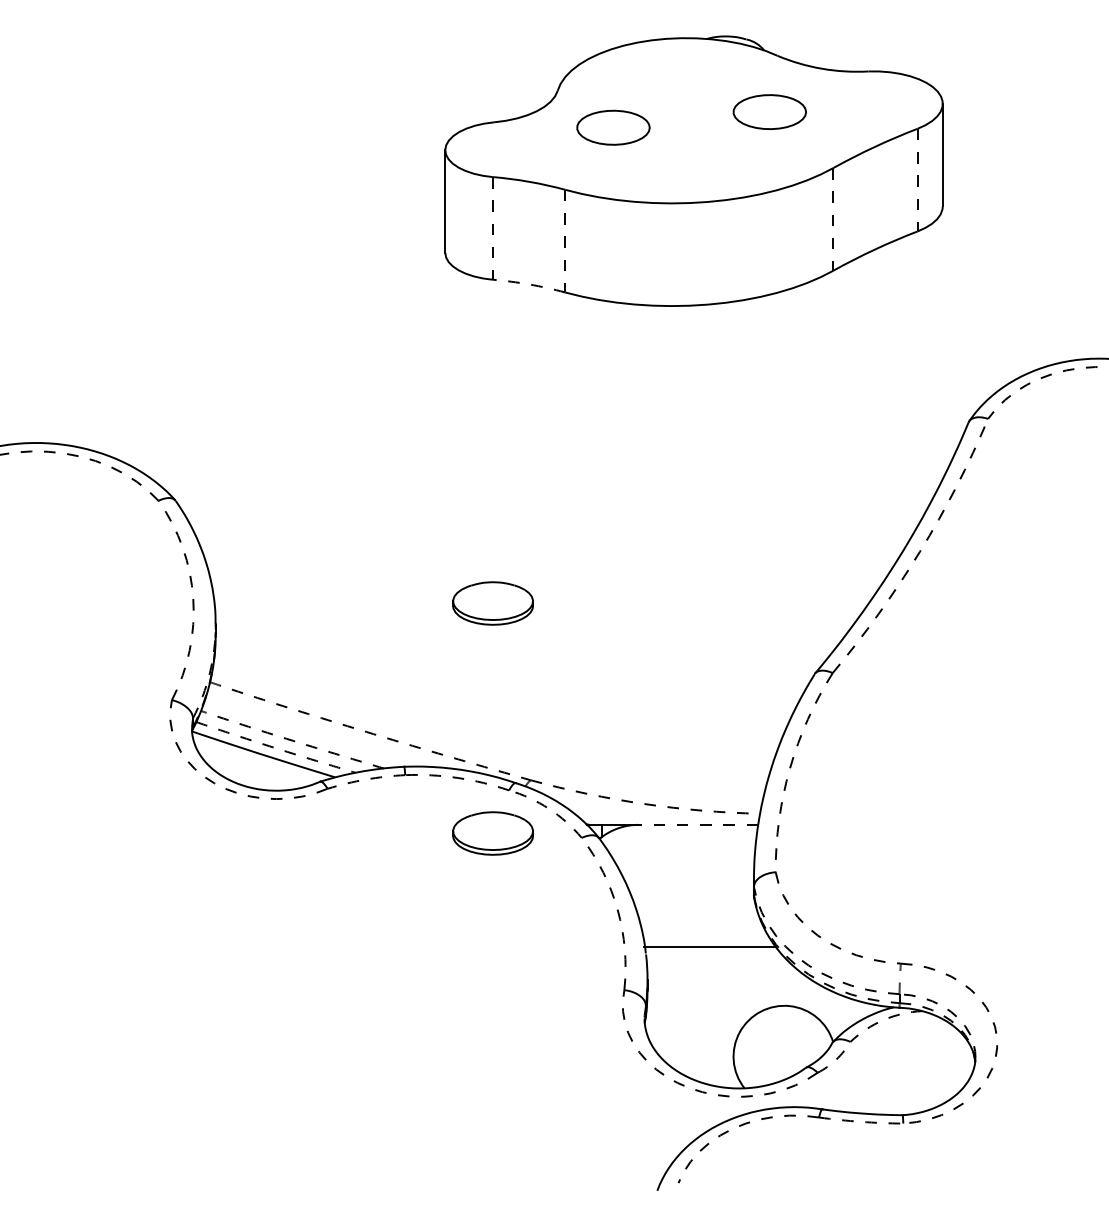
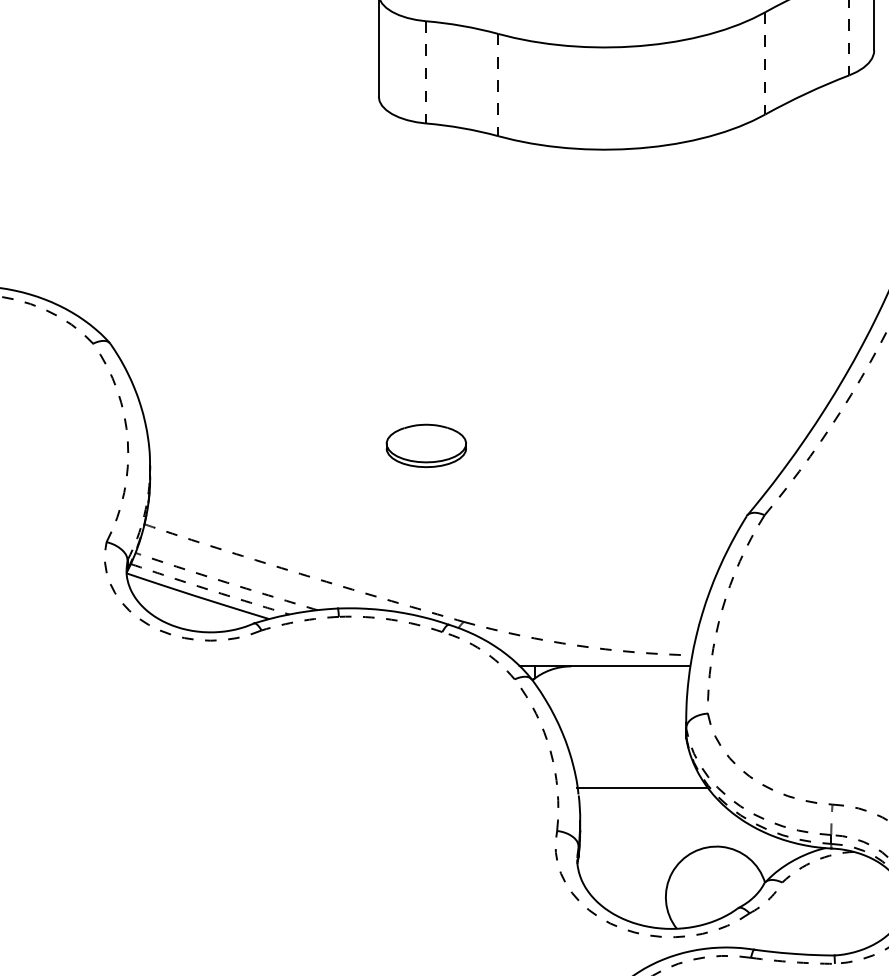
arc: (529, 284) -> (462, 128), dashed -> solid
line: (698, 824) -> (630, 666), dashed -> solid
part: (492, 833) -> (425, 674), removed

